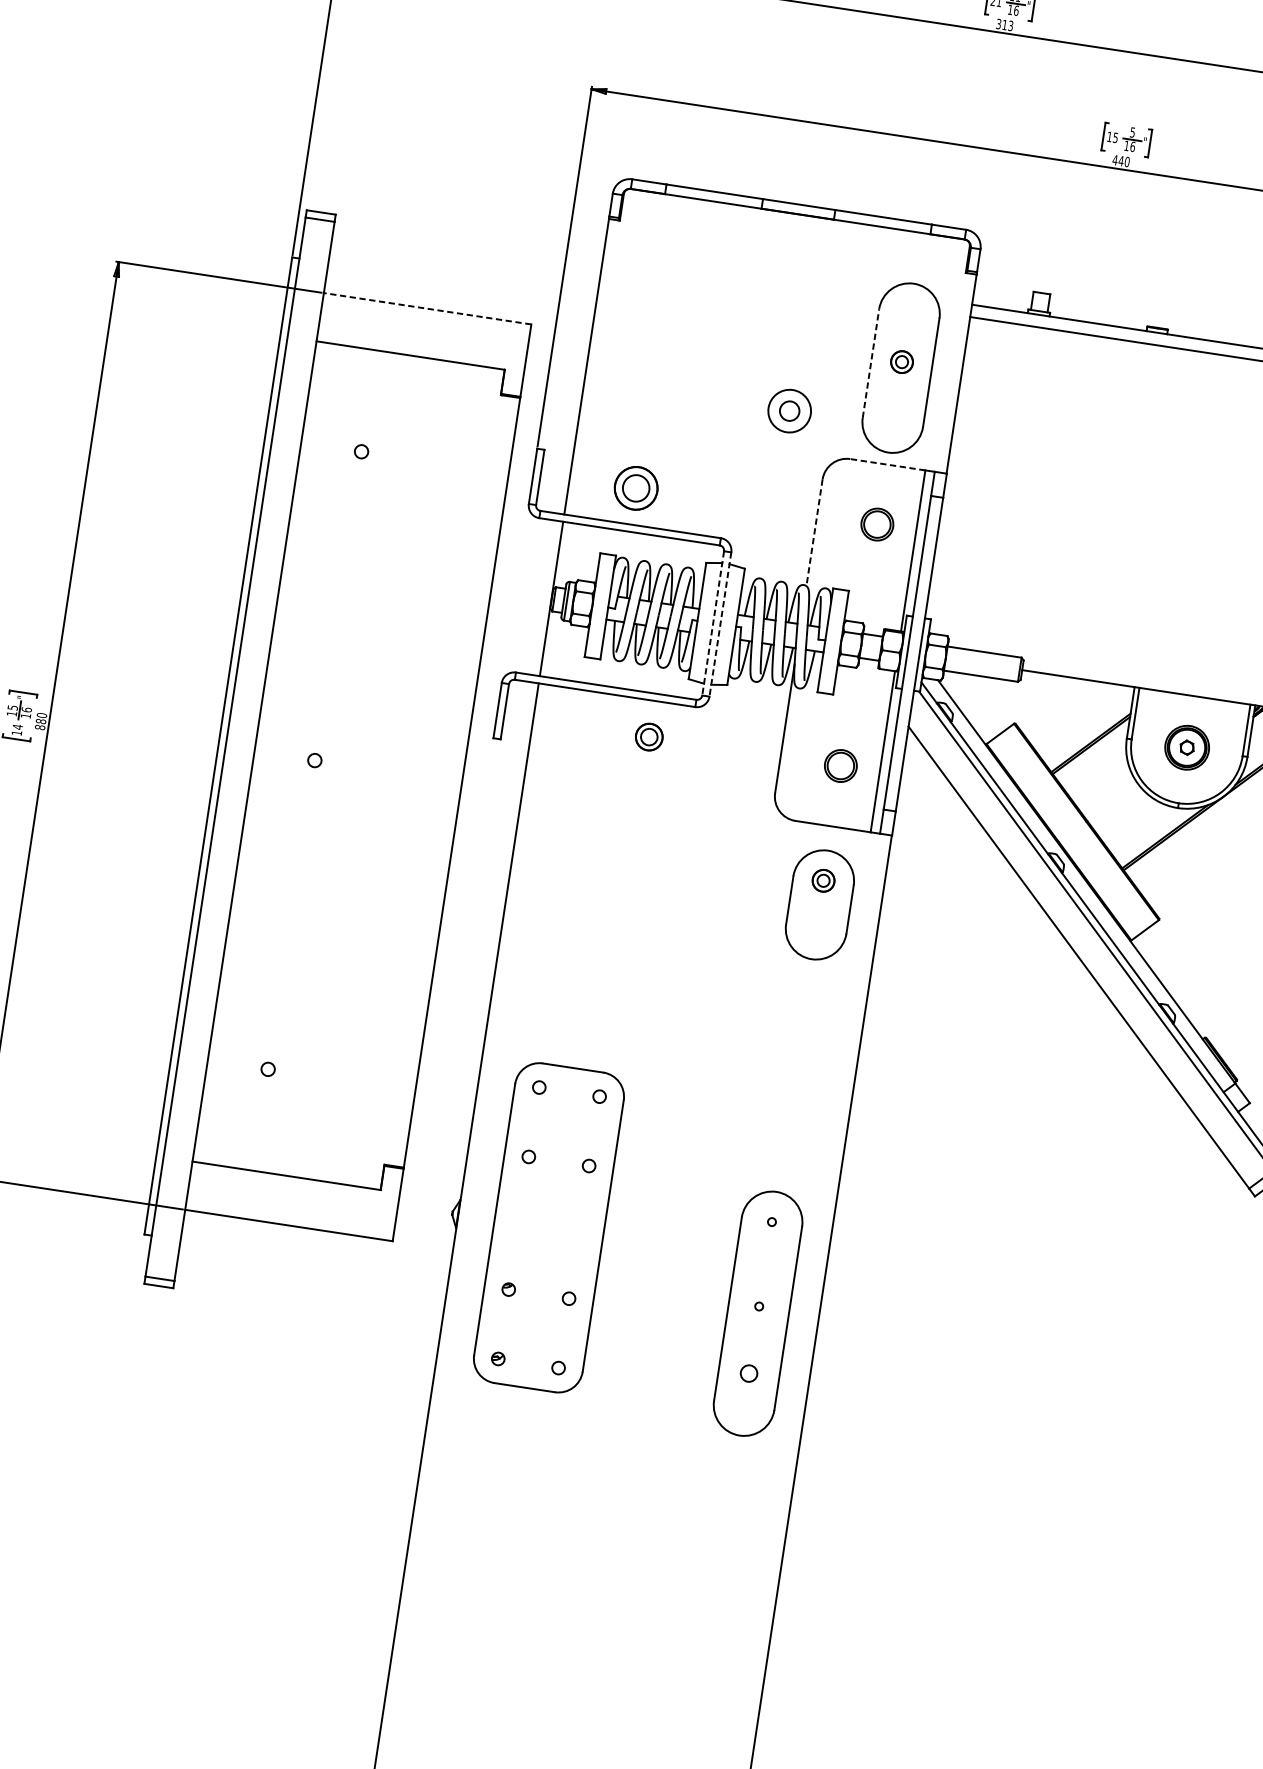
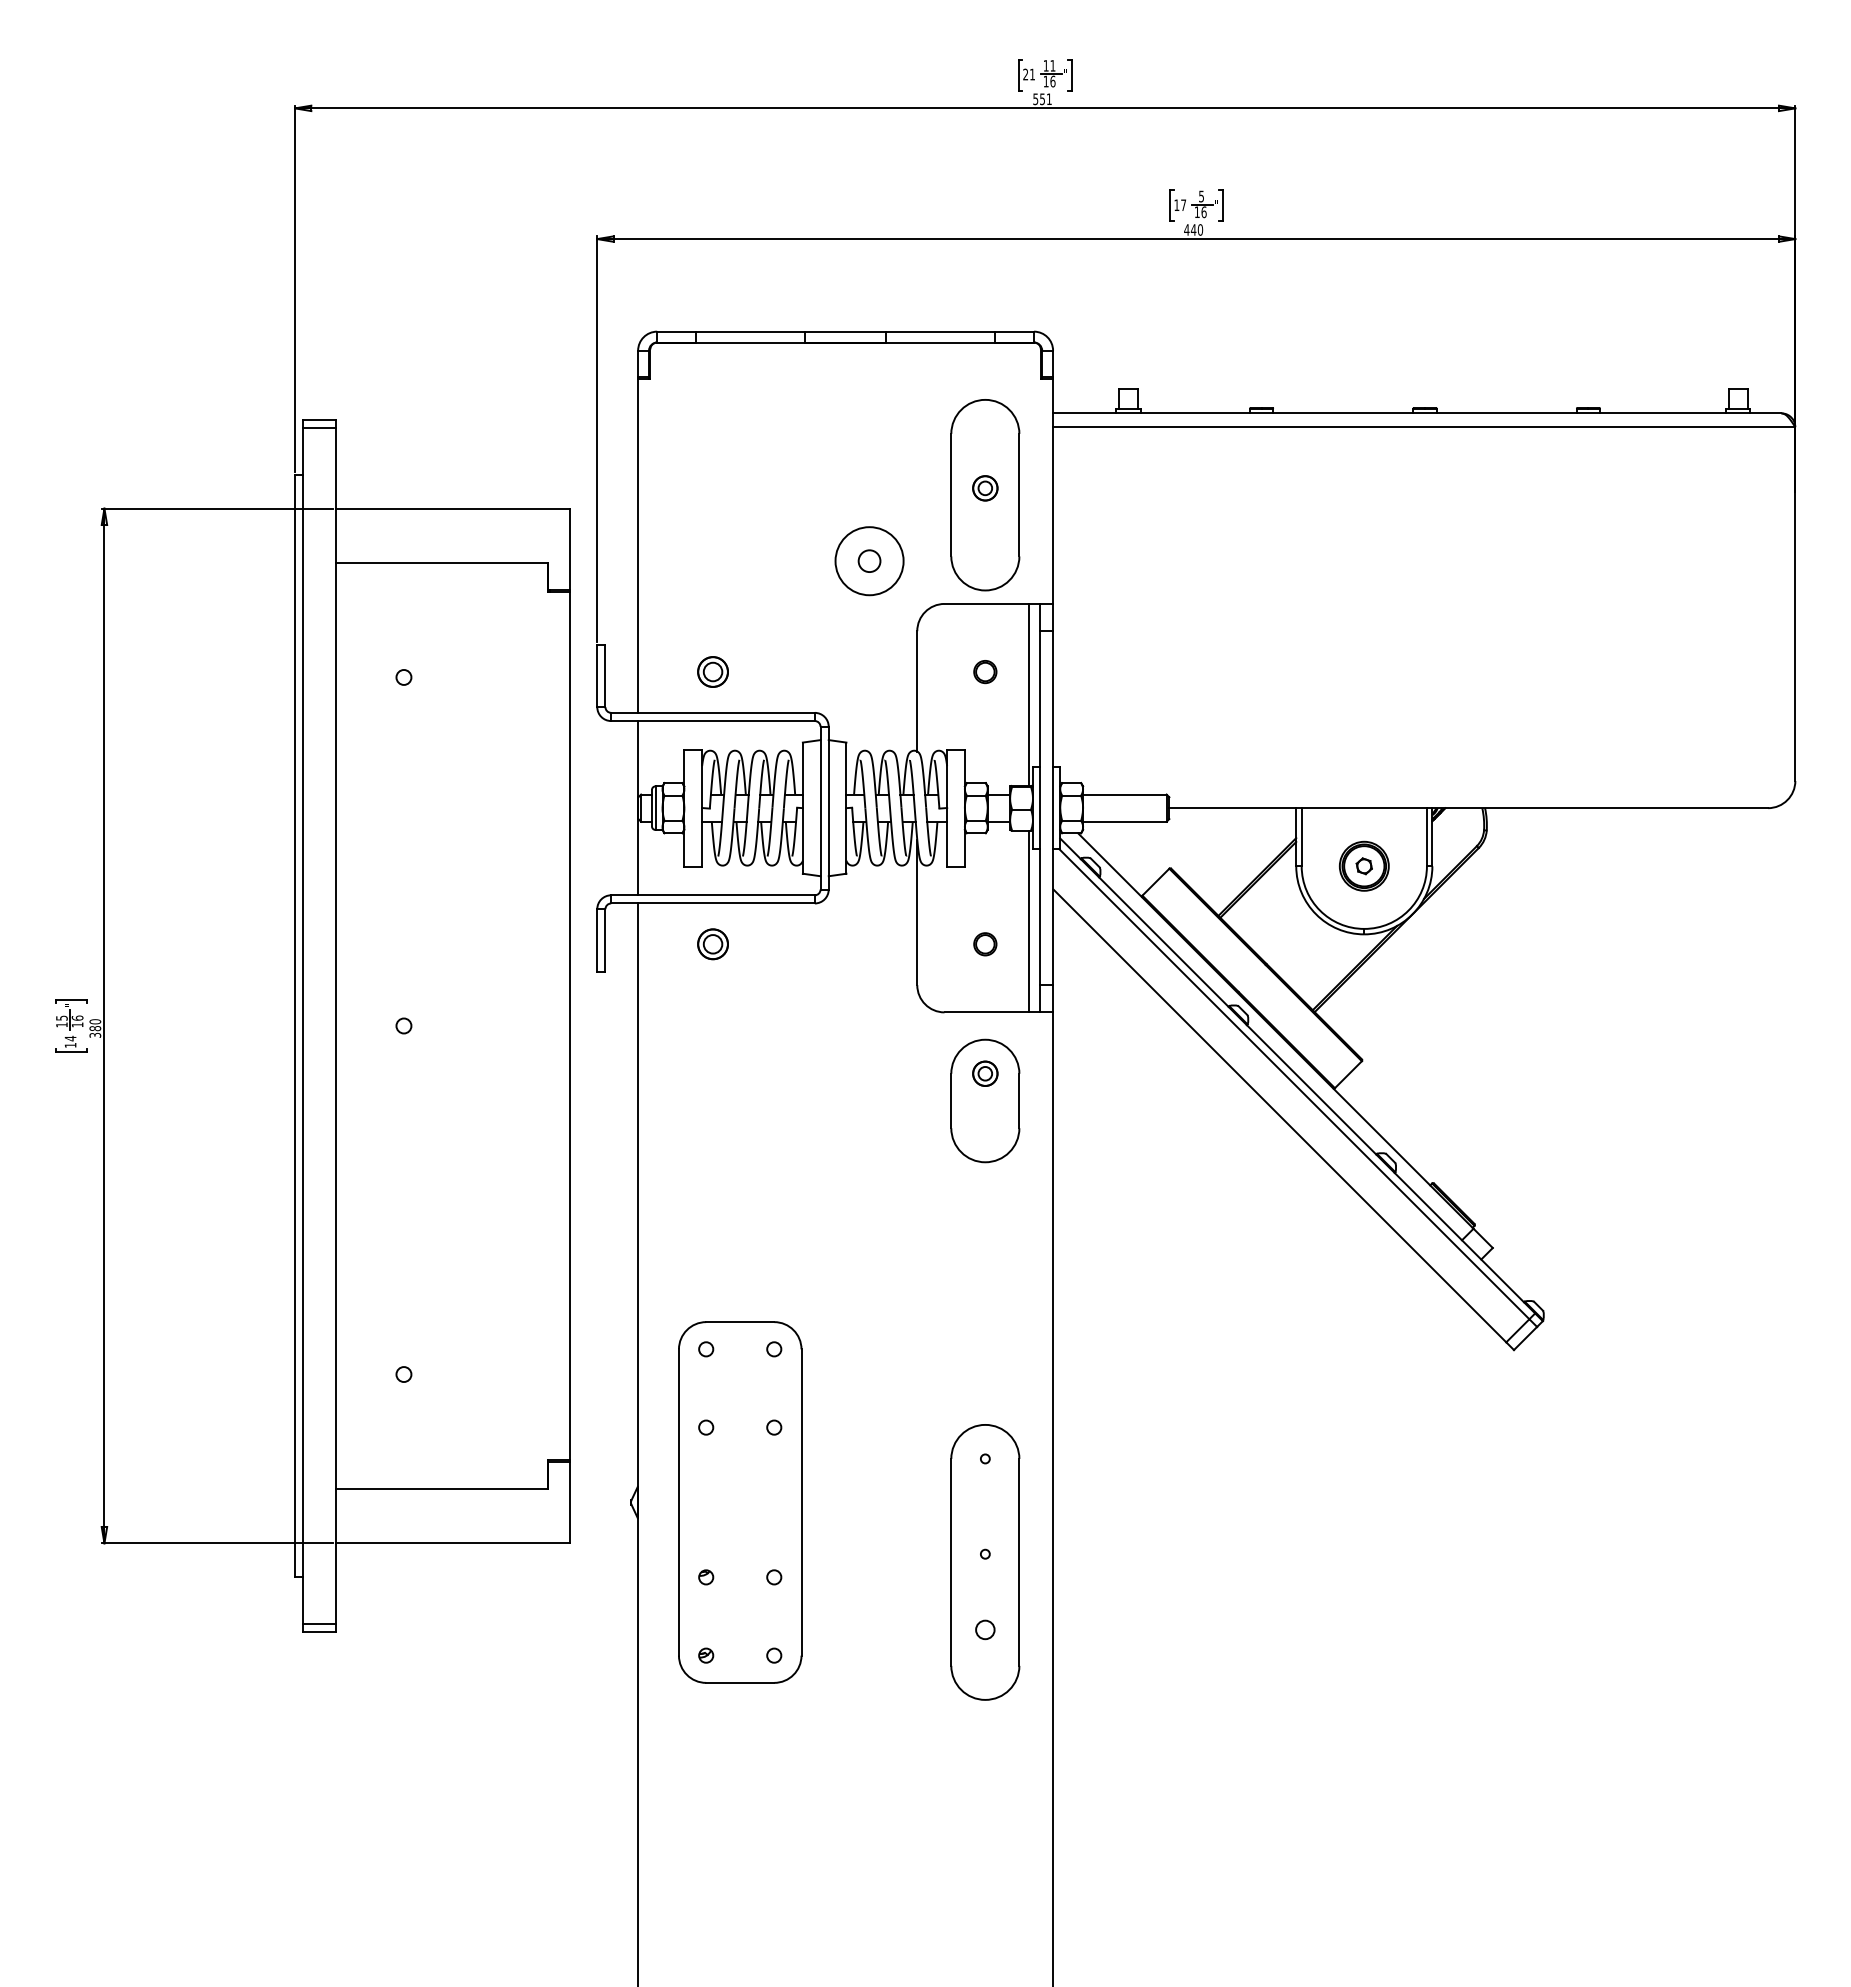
text: (1004, 25) -> (1042, 99), 313 -> 551
text: (1115, 138) -> (1183, 205), 15 -> 17
line: (427, 308) -> (452, 508), dashed -> solid
line: (871, 363) -> (951, 494), dashed -> solid
circle: (789, 411) -> (869, 561), size x1.43
line: (887, 464) -> (986, 603), dashed -> solid
part: (635, 487) -> (712, 671), size x0.62
part: (877, 525) -> (985, 672), size x0.62
line: (814, 533) -> (917, 691), dashed -> solid
line: (713, 623) -> (820, 808), dashed -> solid
line: (720, 624) -> (828, 808), dashed -> solid
text: (40, 726) -> (95, 1034), 880 -> 380
part: (648, 737) -> (712, 944), moved
part: (841, 766) -> (985, 944), size x0.62

